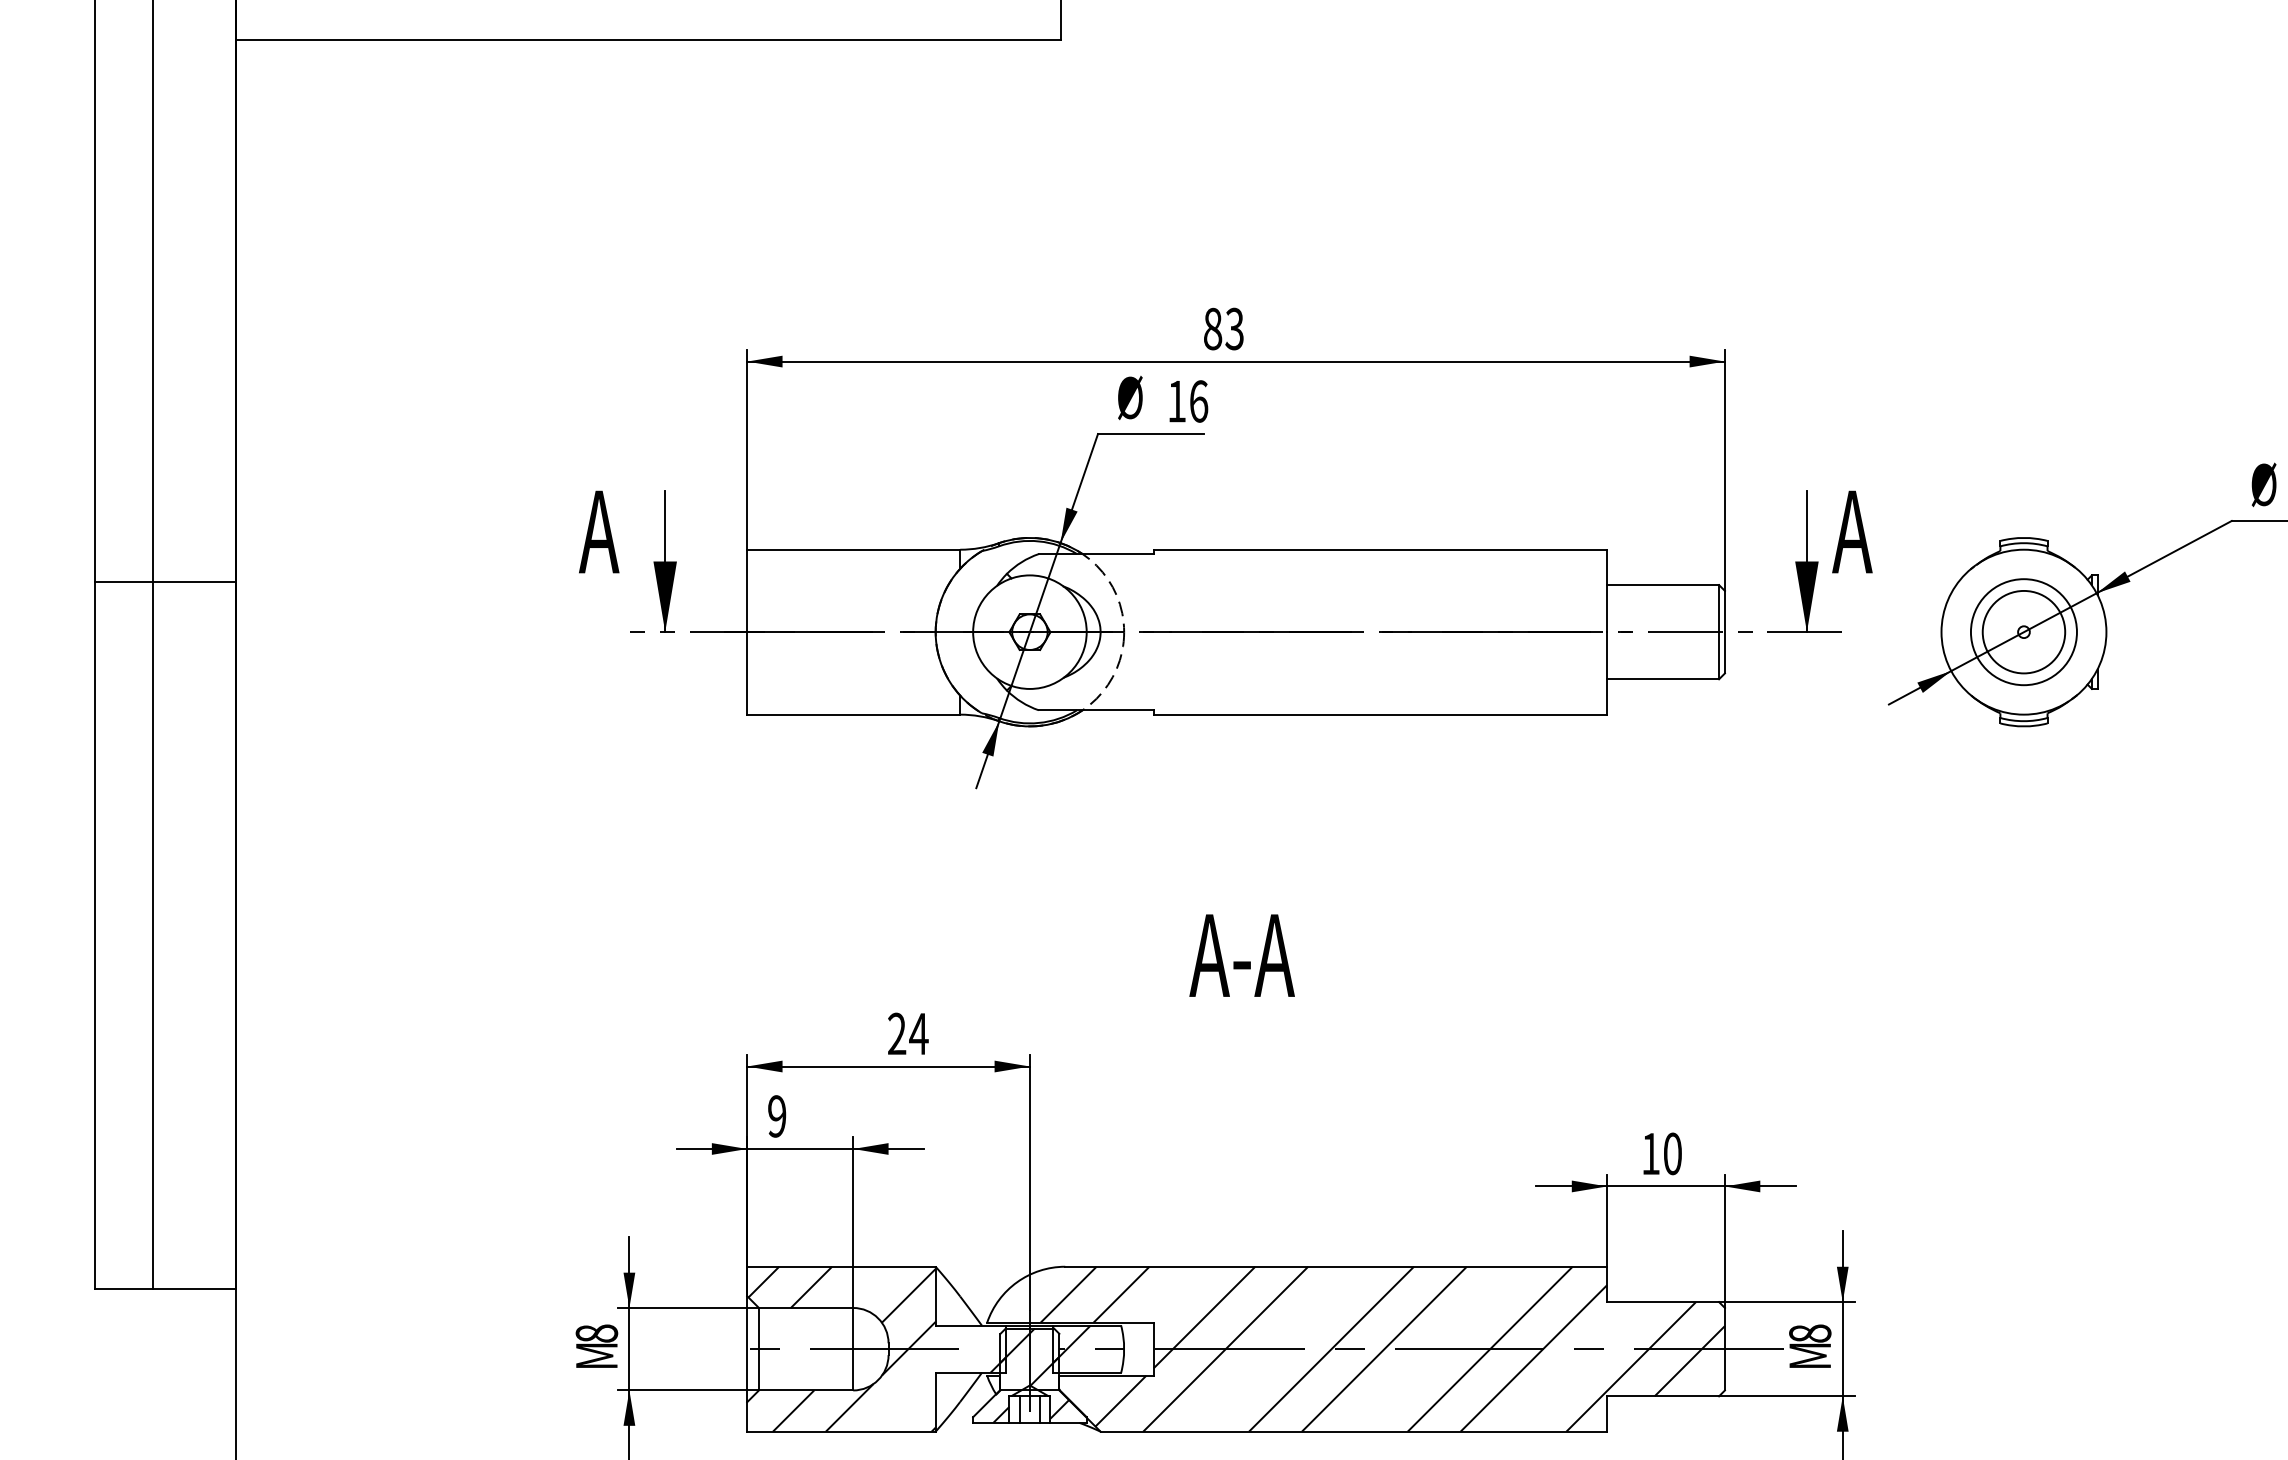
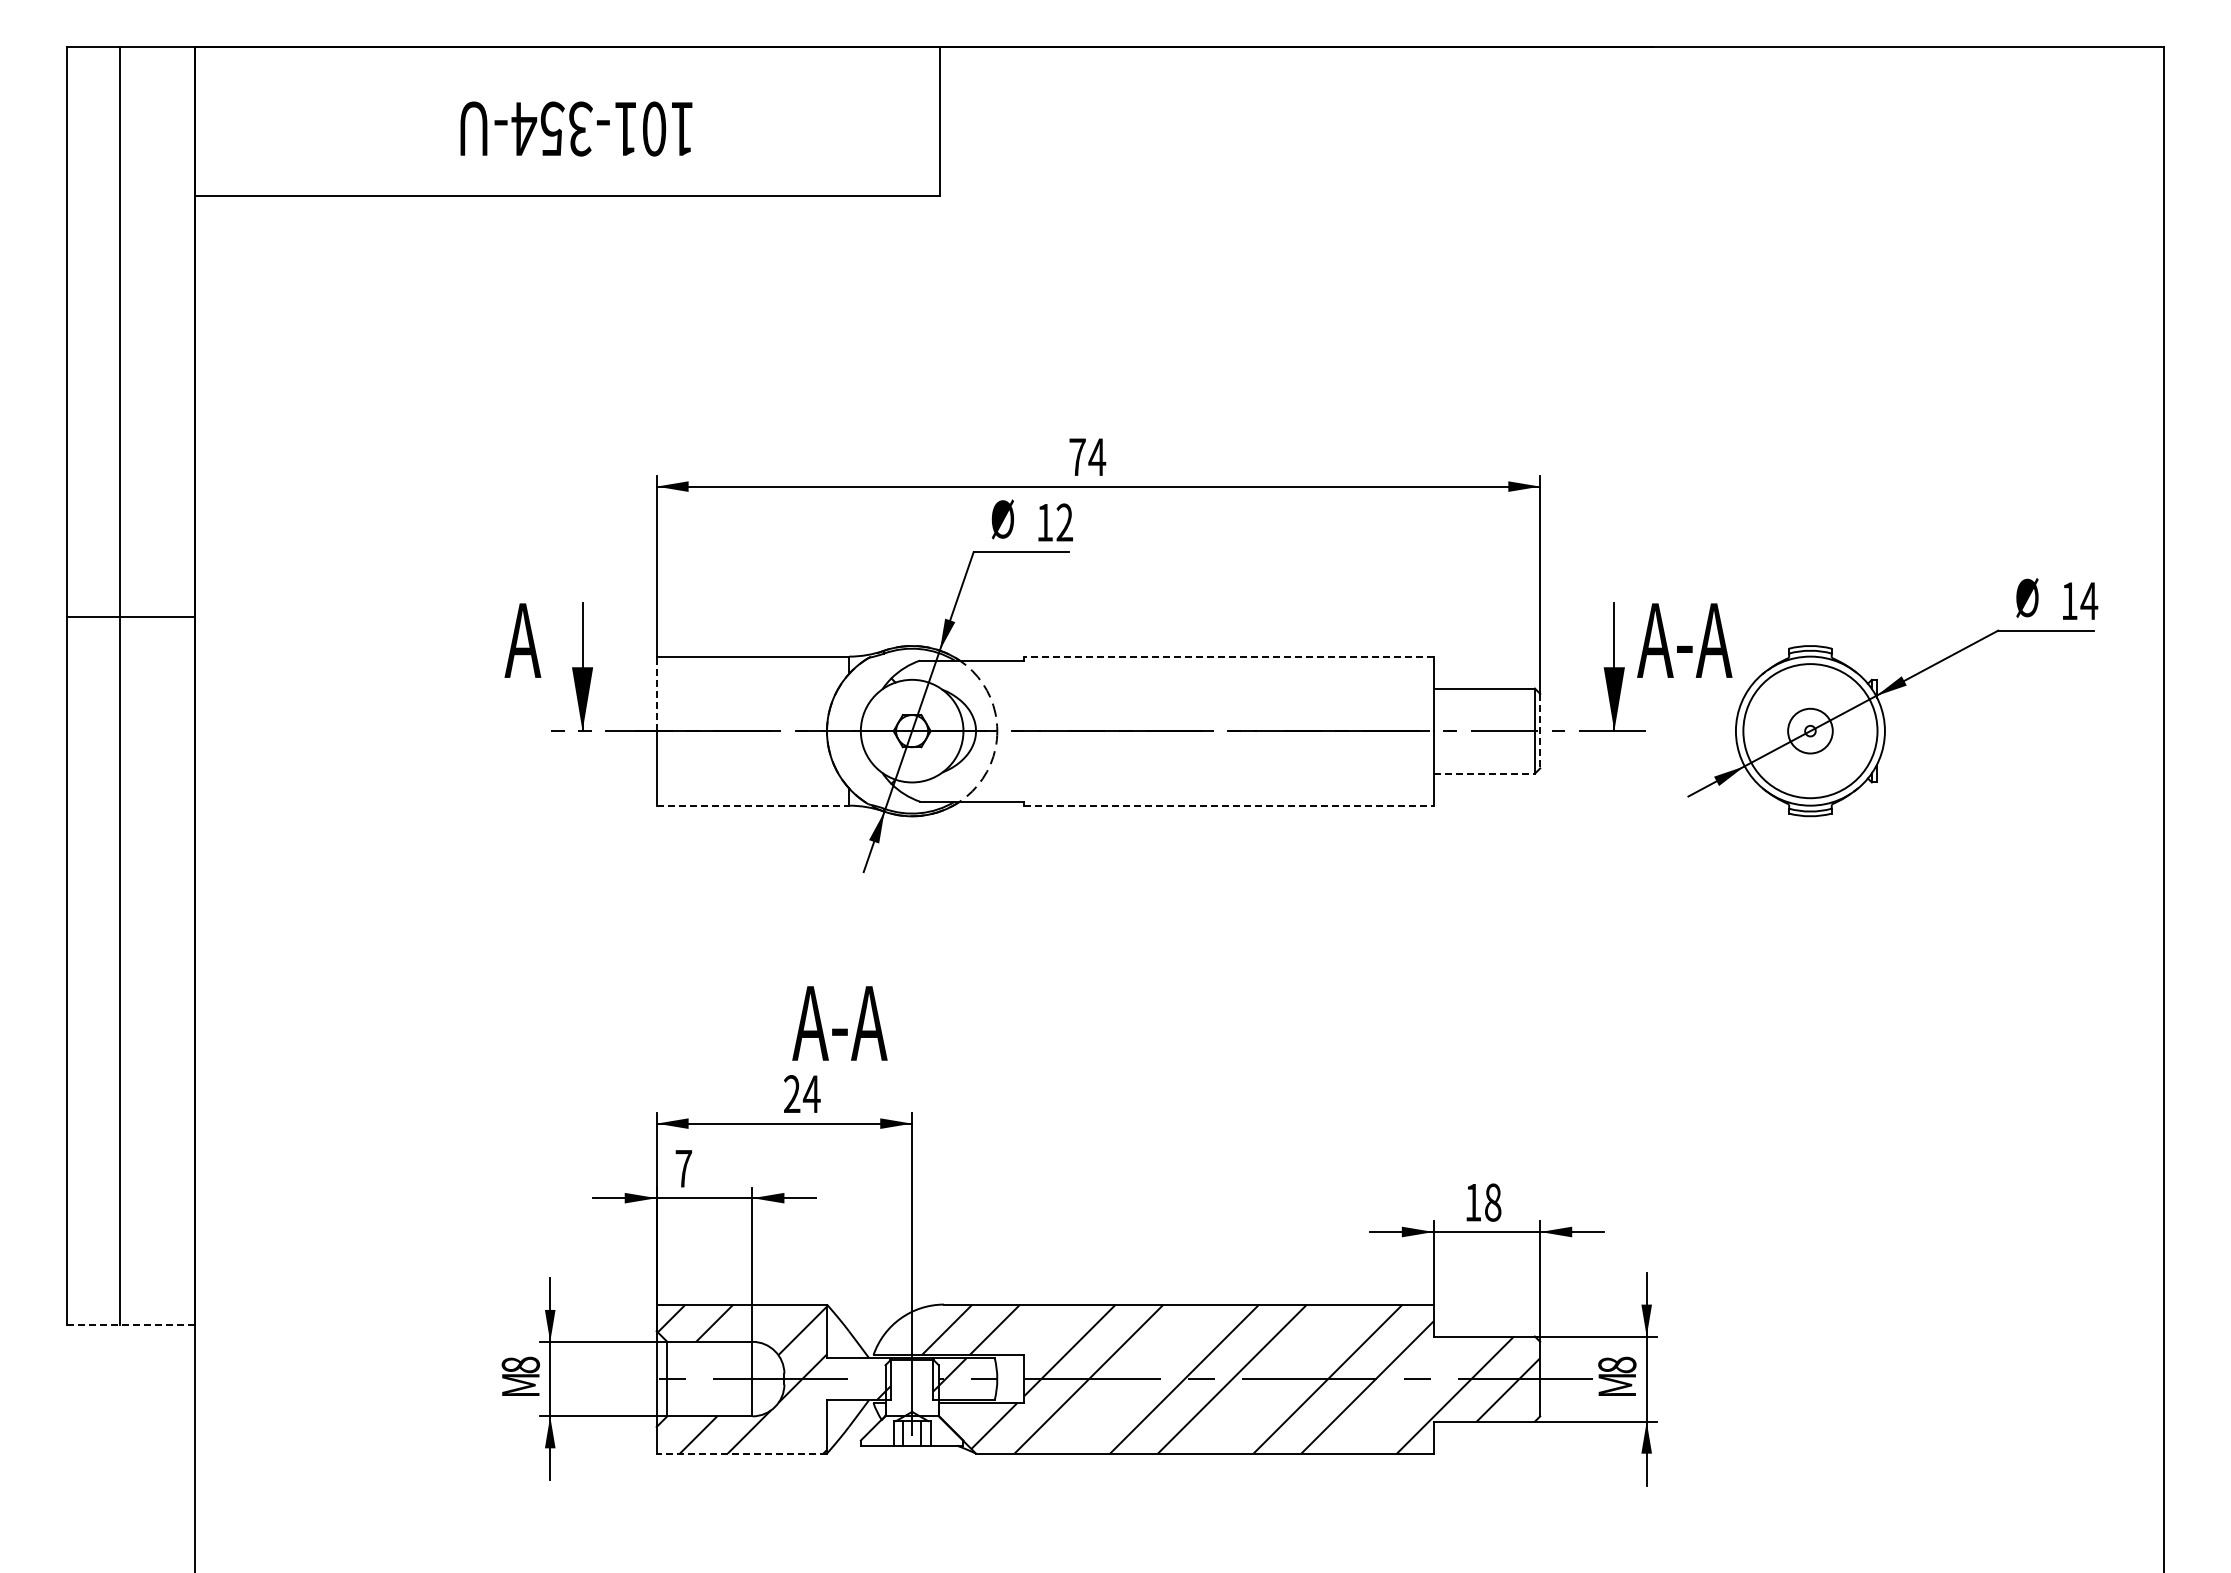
text: (1223, 329) -> (1087, 457), 83 -> 74
text: (1198, 401) -> (1064, 522), 16 -> 12
text: (1906, 531) -> (1704, 640), A -> A-A
line: (1379, 549) -> (1228, 656), solid -> dashed
line: (164, 581) -> (130, 616), moved
line: (747, 590) -> (656, 693), solid -> dashed
circle: (2024, 631) -> (1810, 730), size x0.6
line: (1725, 632) -> (1540, 731), solid -> dashed
circle: (2024, 632) -> (1810, 731), size x1.4
line: (1663, 679) -> (1484, 773), solid -> dashed
line: (854, 714) -> (753, 805), solid -> dashed
line: (1379, 714) -> (1228, 805), solid -> dashed
text: (1241, 955) -> (839, 1023), moved
text: (776, 1116) -> (683, 1168), 9 -> 7
text: (1673, 1153) -> (1493, 1202), 10 -> 18
line: (164, 1288) -> (130, 1324), solid -> dashed
hatch: (1031, 1375) -> (913, 1402), removed
line: (841, 1431) -> (741, 1453), solid -> dashed

